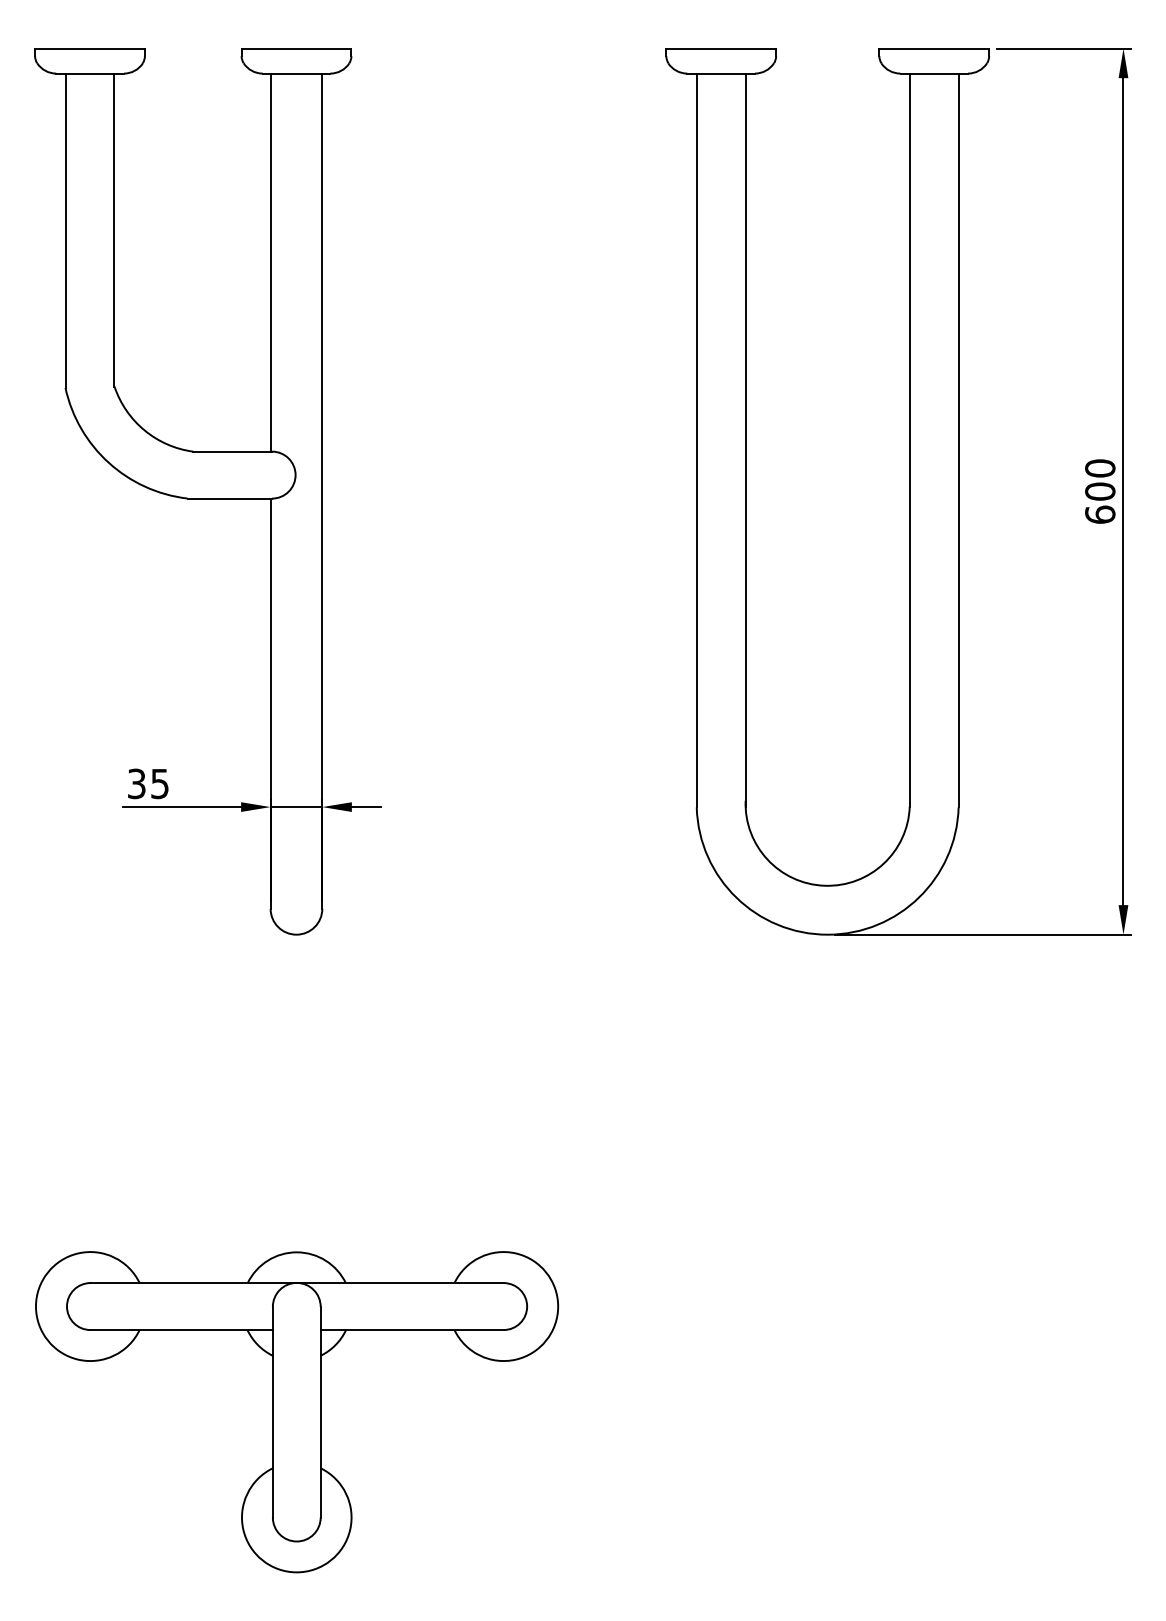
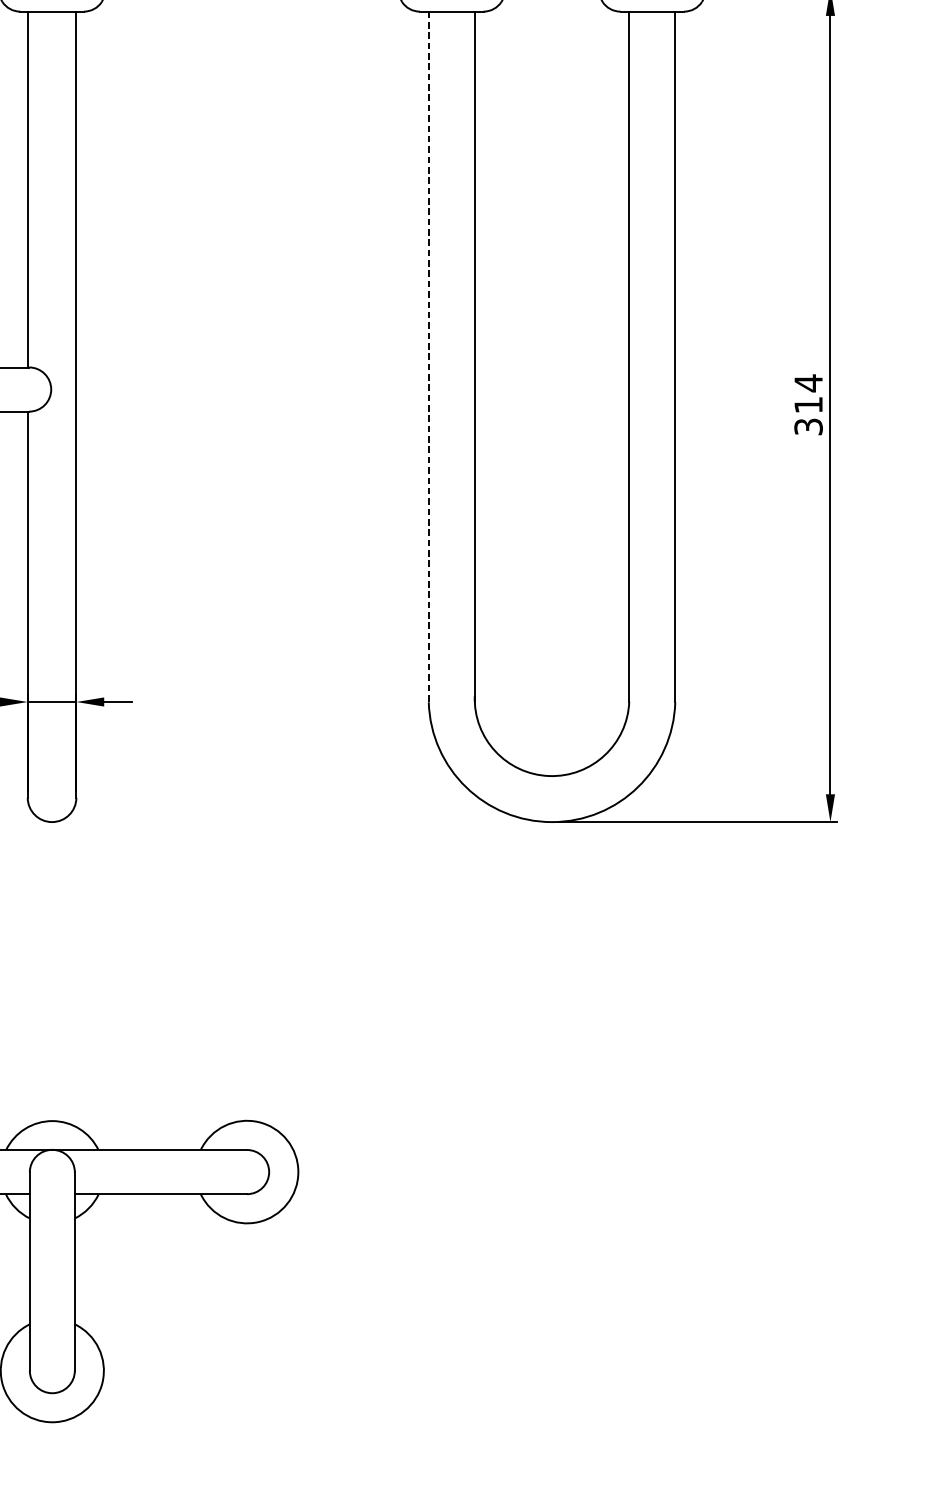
line: (696, 440) -> (428, 356), solid -> dashed
text: (1100, 491) -> (808, 404), 600 -> 314

